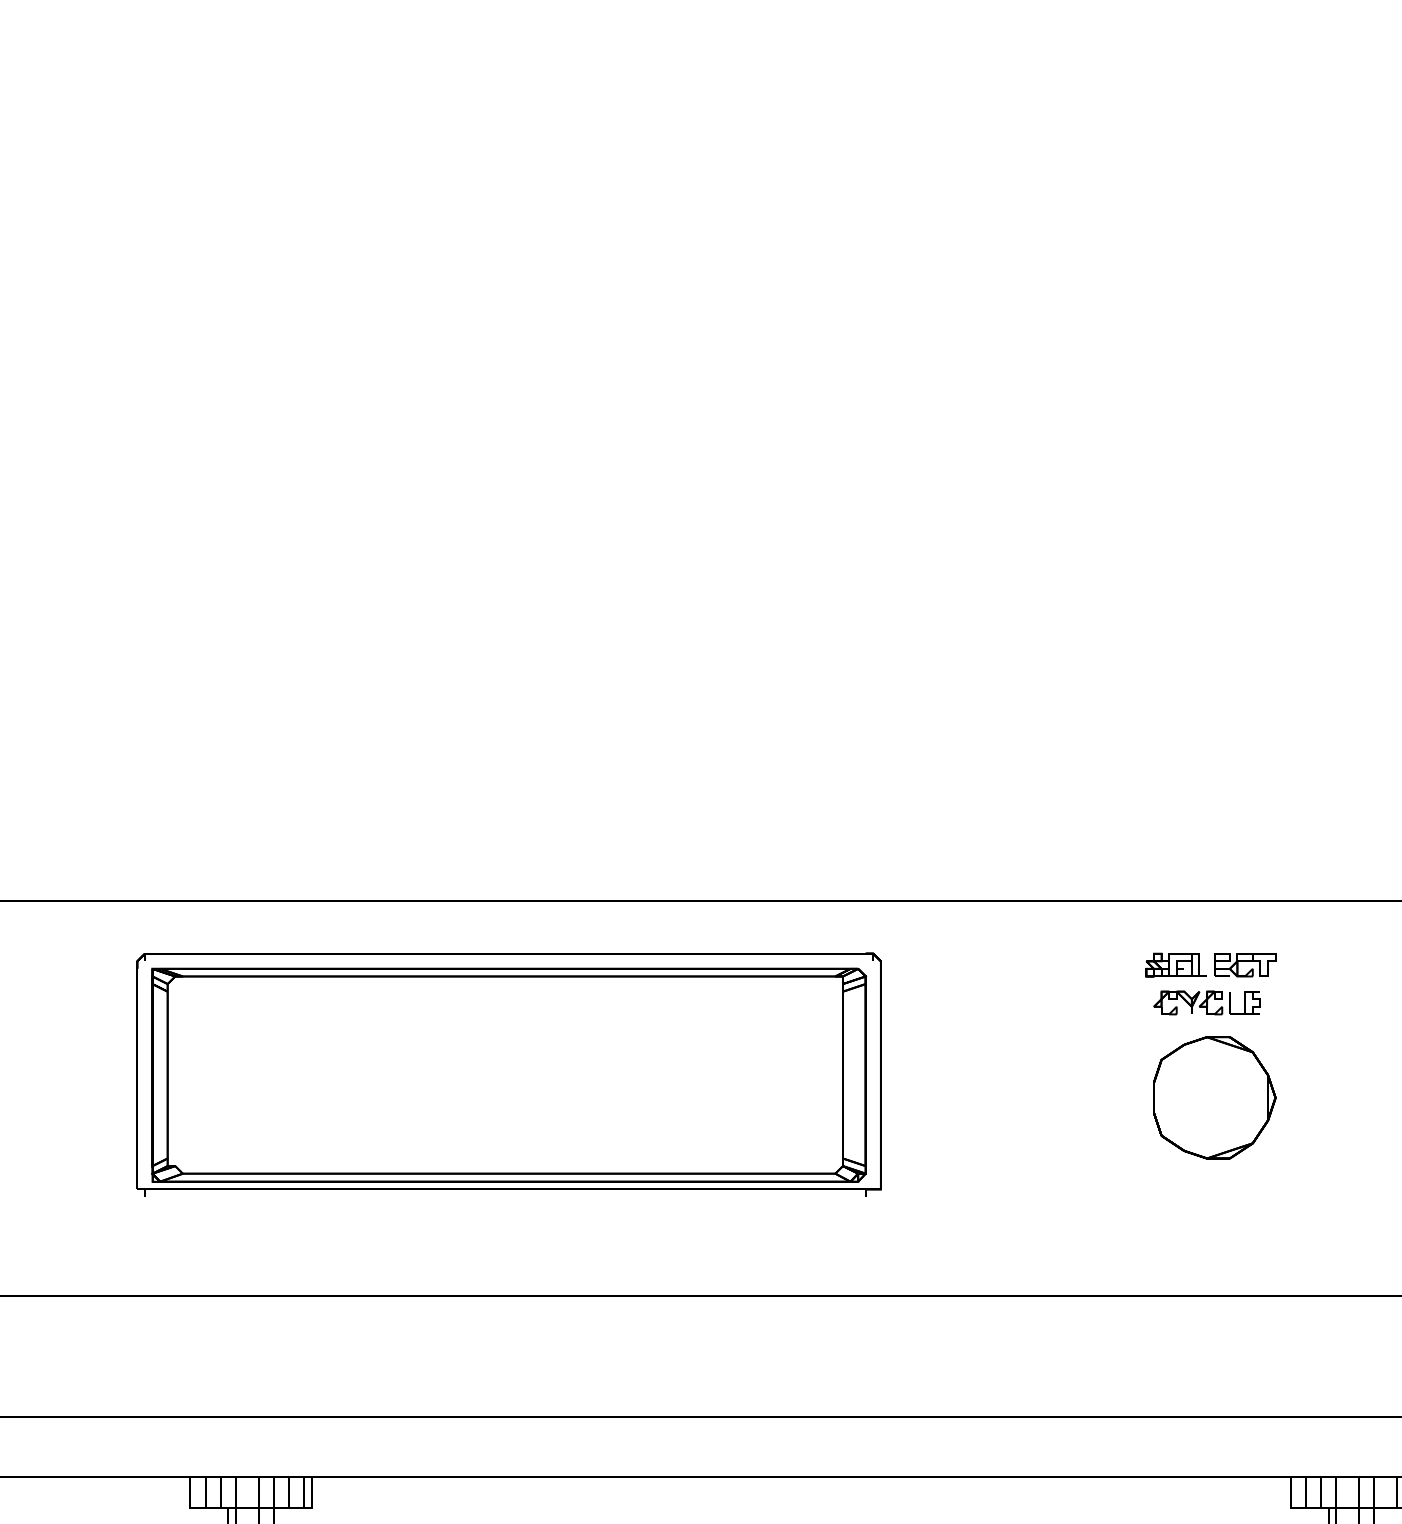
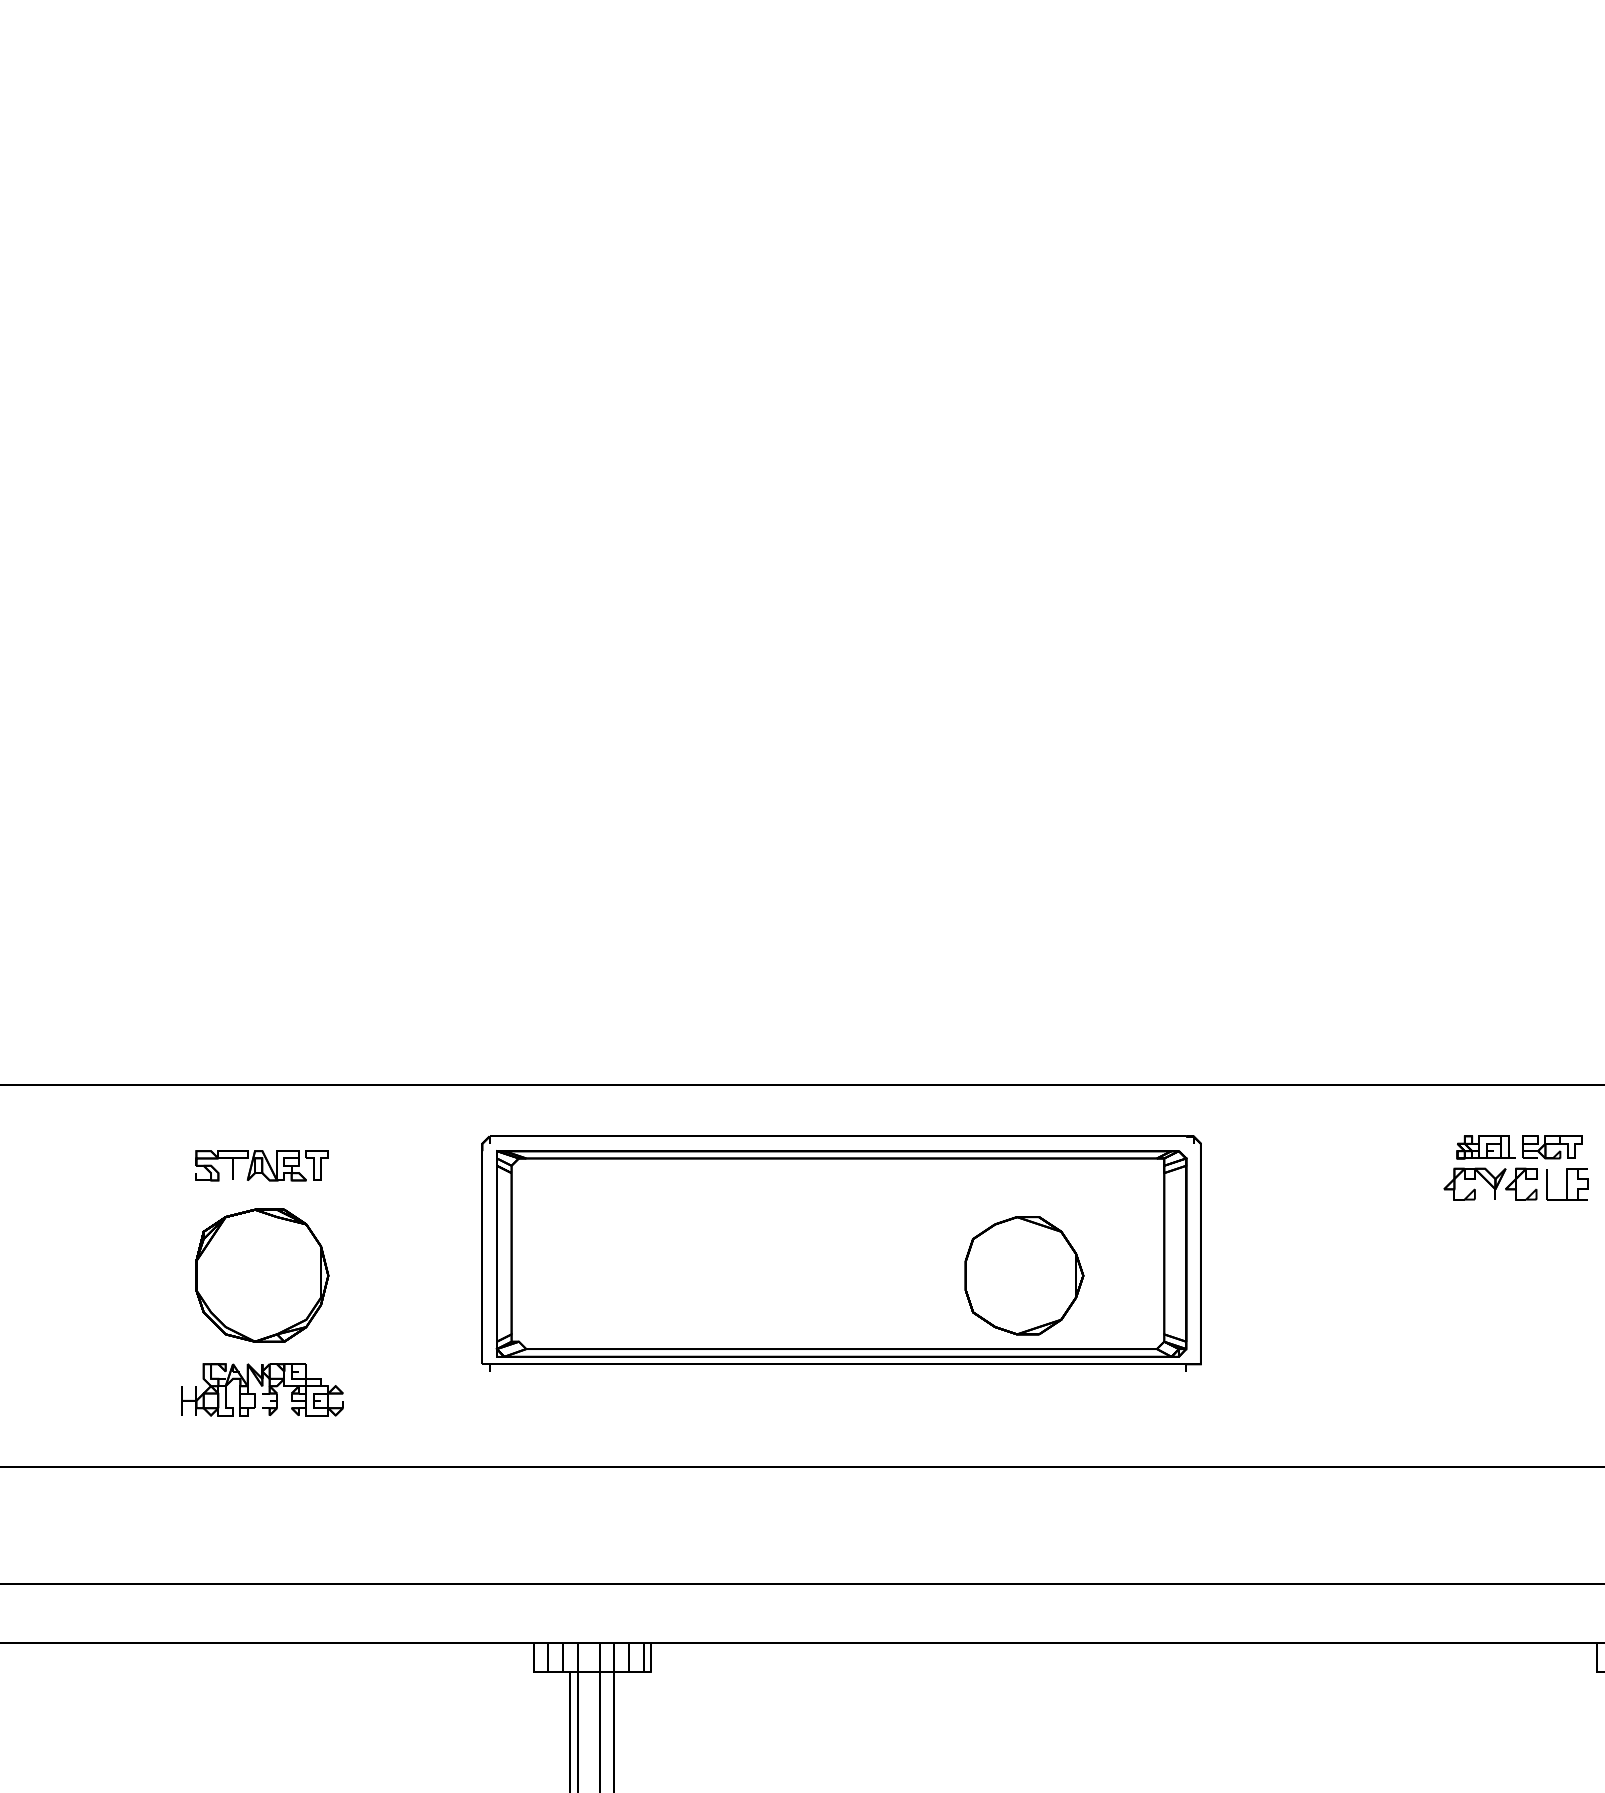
part: (1207, 1002) -> (1516, 1183), size x1.4
part: (1214, 1097) -> (1024, 1275), moved

